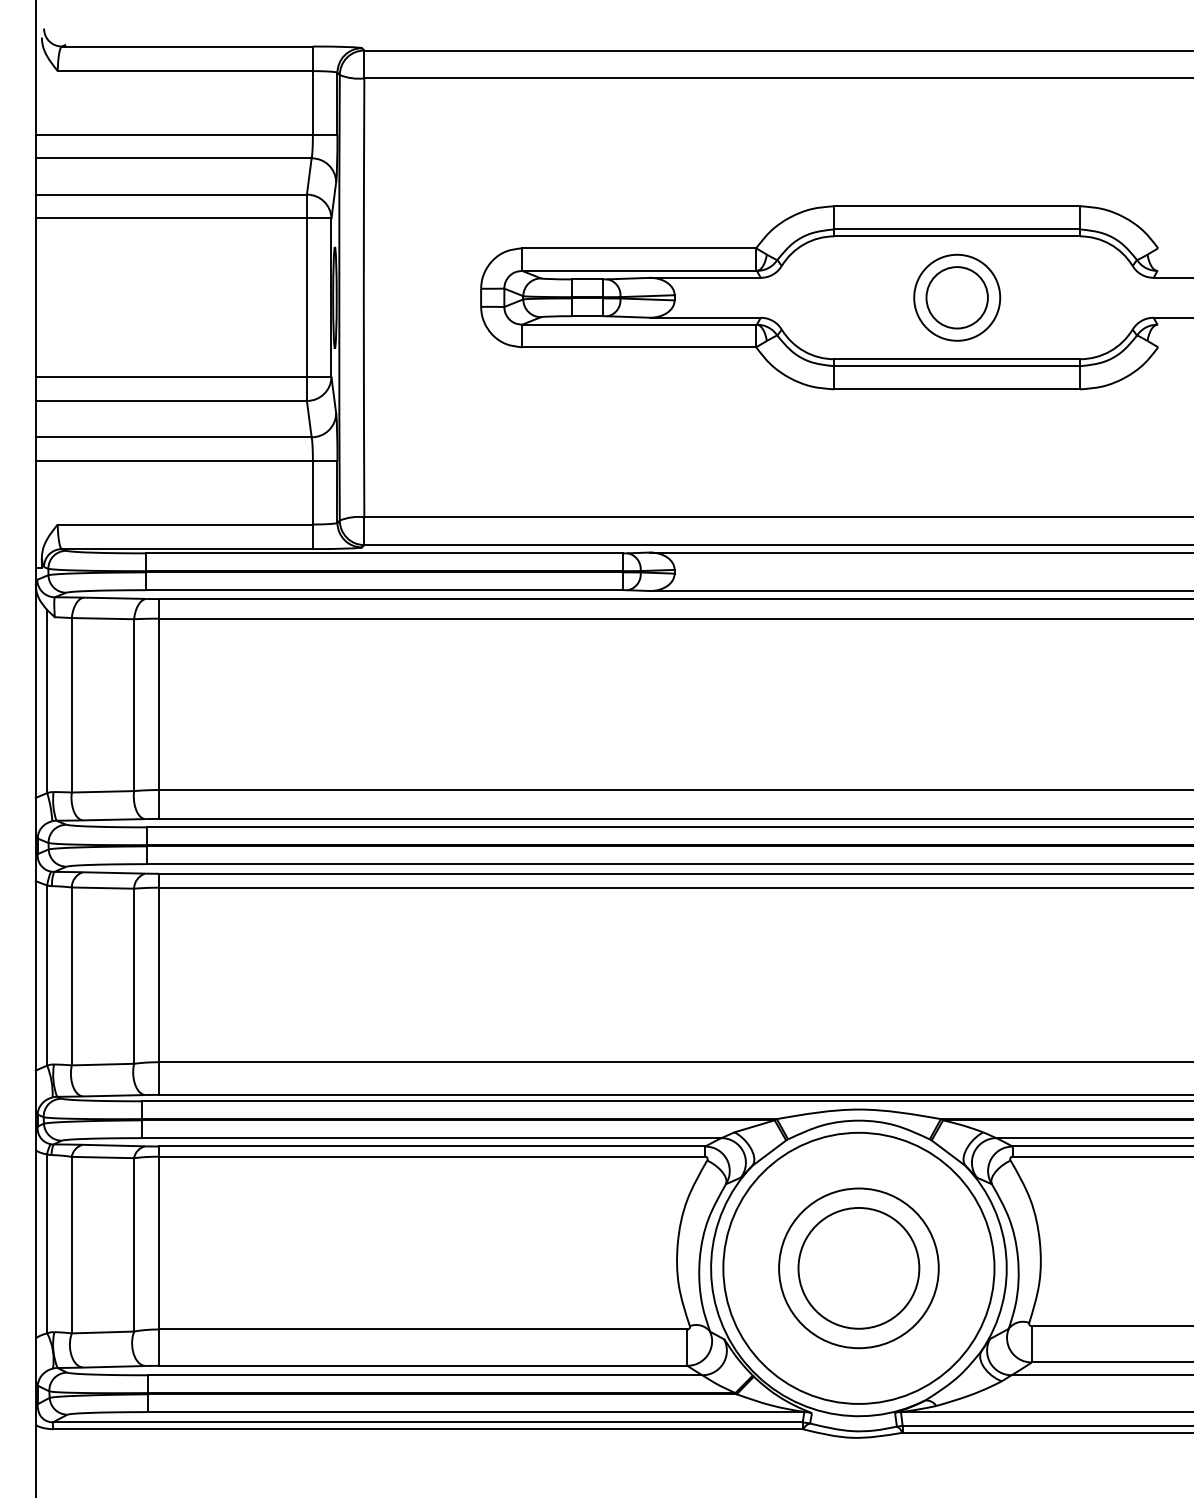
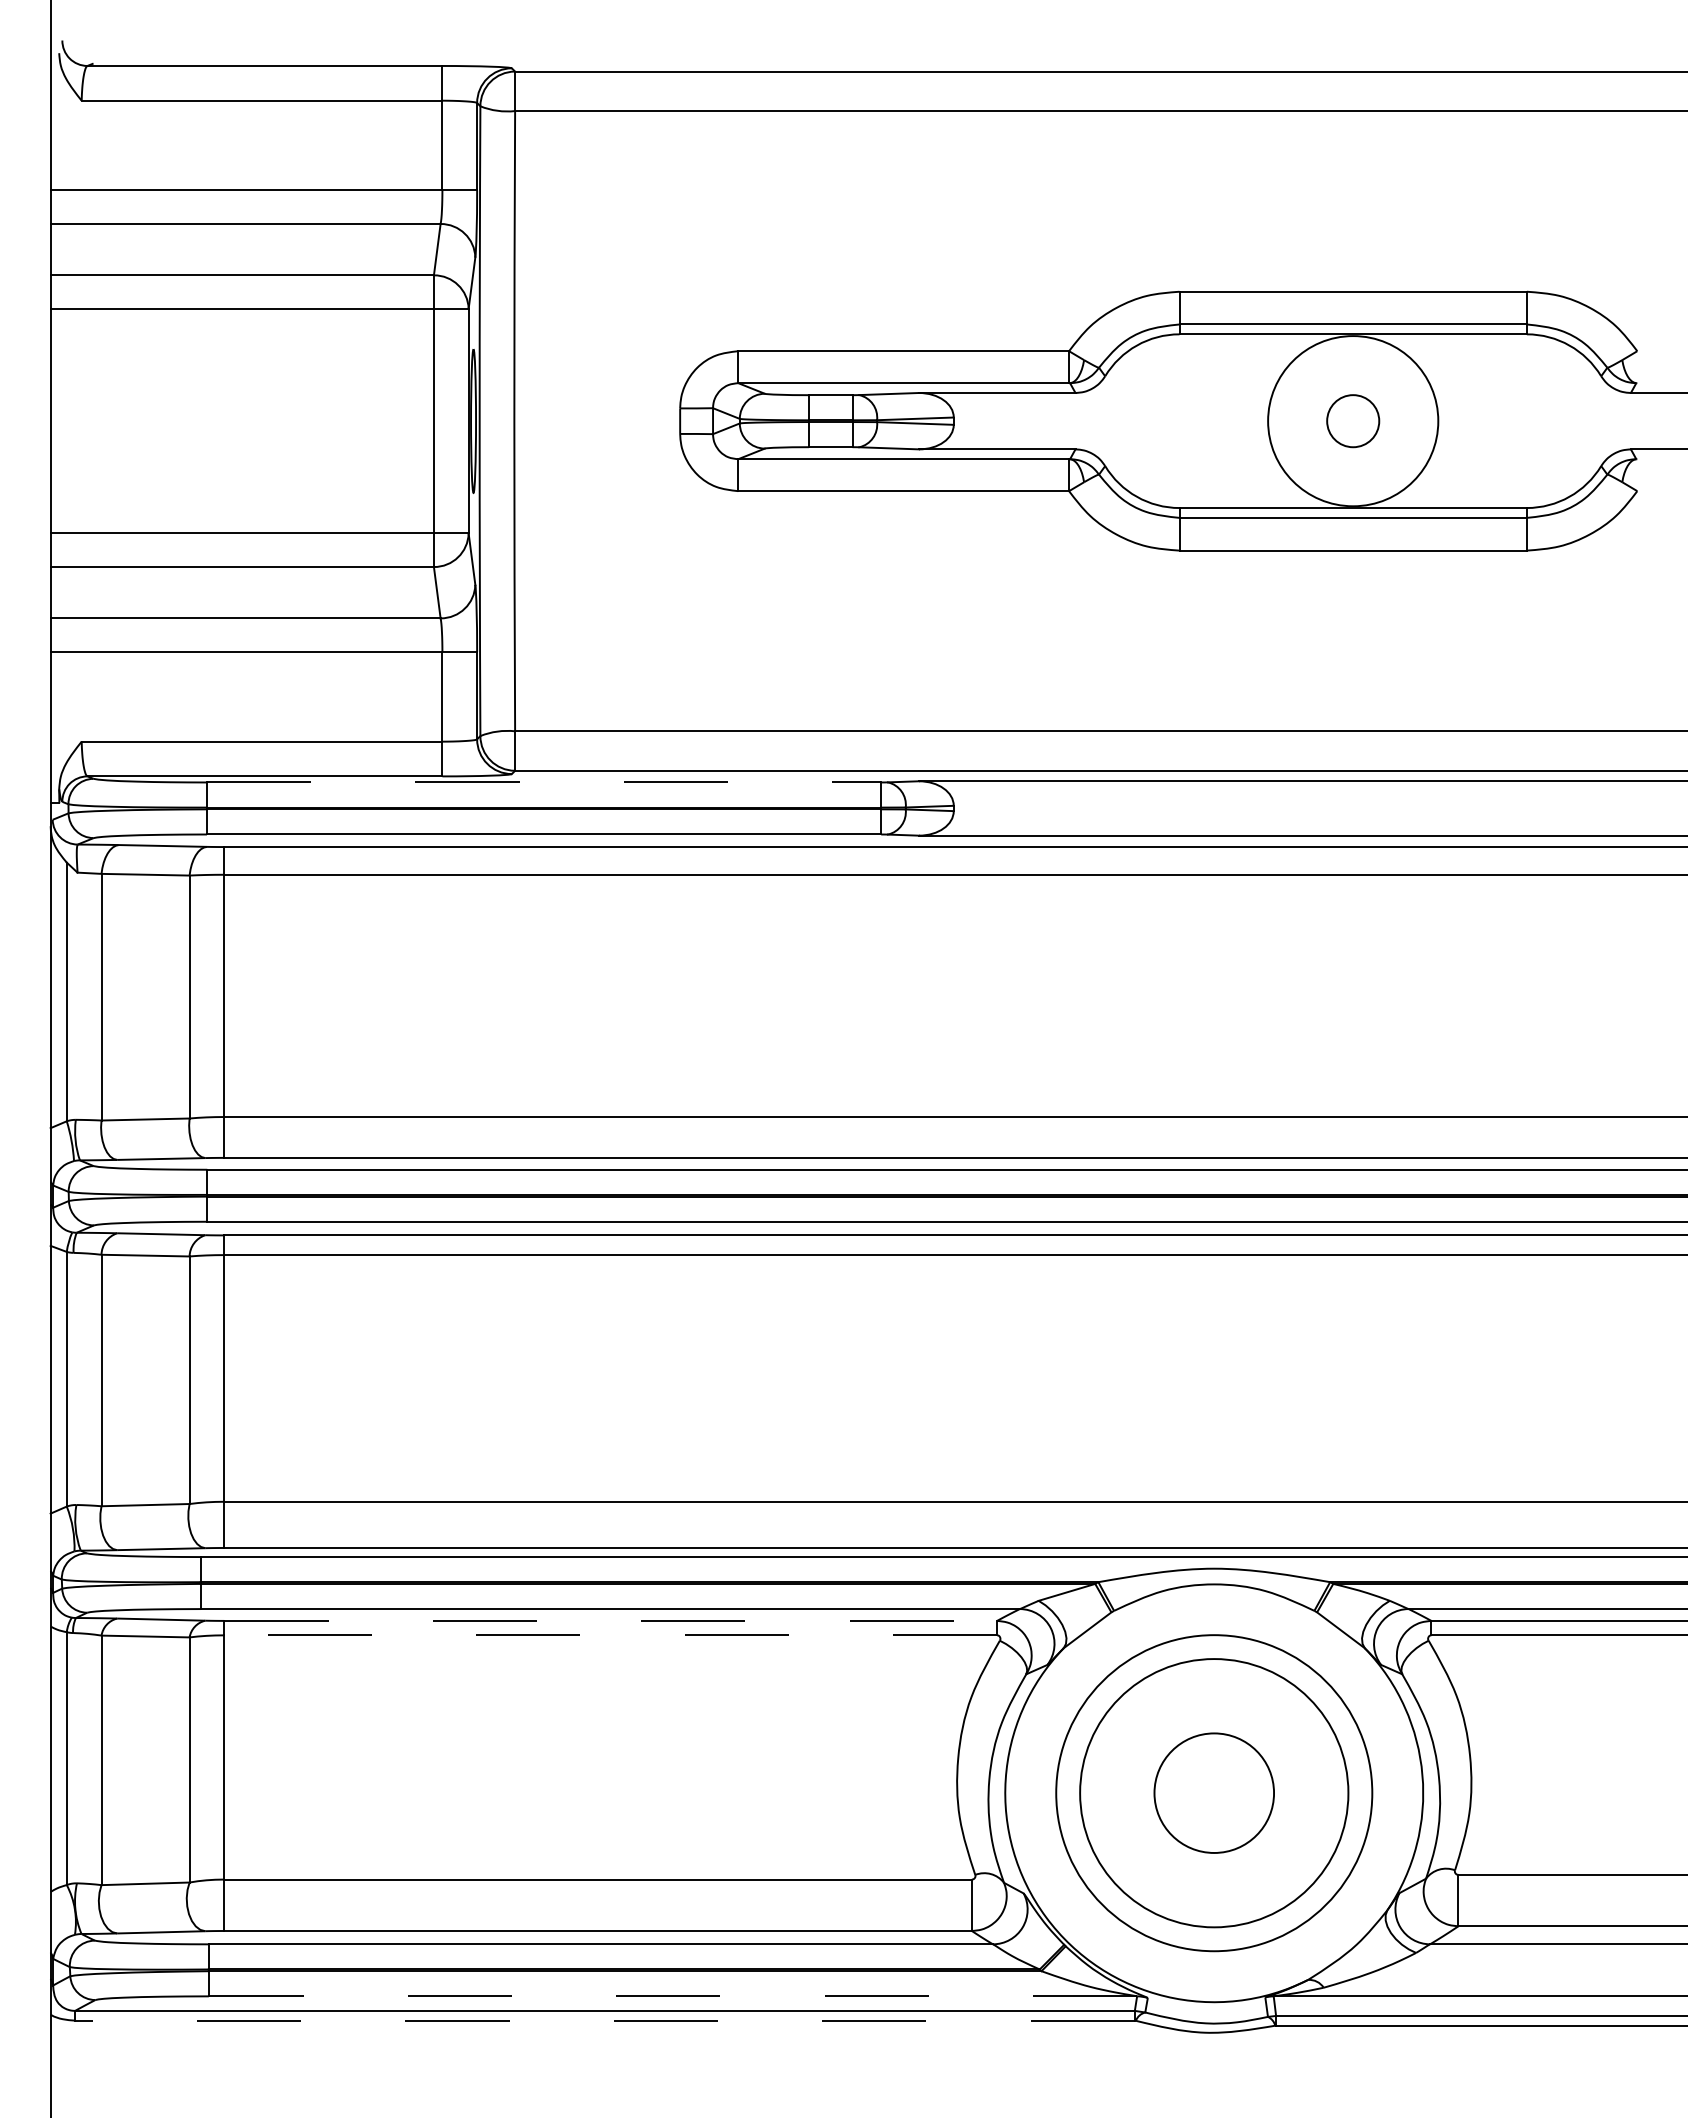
circle: (956, 297) -> (1352, 420), size x0.6
circle: (956, 297) -> (1352, 420), size x1.4
line: (385, 553) -> (544, 782), solid -> dashed
line: (432, 1146) -> (611, 1620), solid -> dashed
line: (431, 1156) -> (610, 1635), solid -> dashed
circle: (858, 1267) -> (1213, 1792), size x0.7
circle: (858, 1267) -> (1213, 1792), size x0.7
circle: (859, 1268) -> (1214, 1793), size x1.4
line: (475, 1412) -> (672, 1996), solid -> dashed
line: (428, 1429) -> (605, 2020), solid -> dashed

